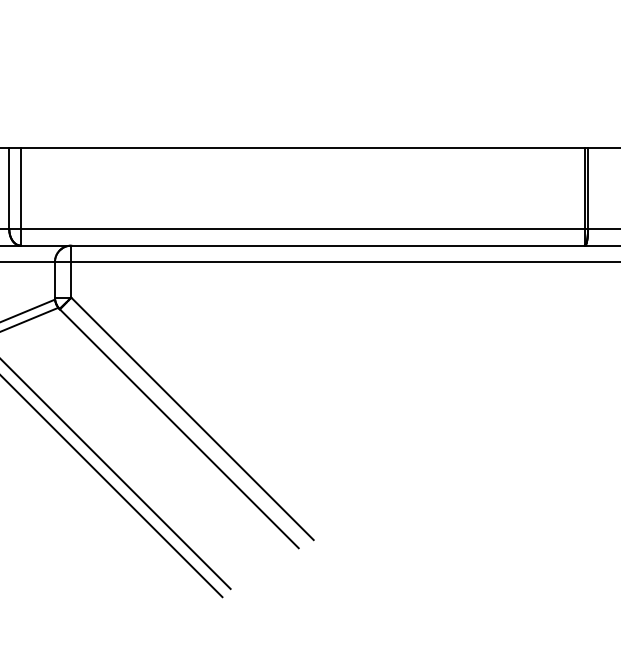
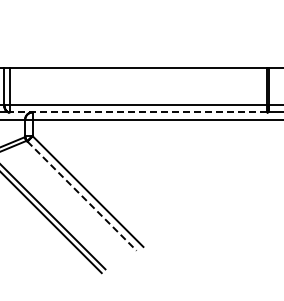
line: (302, 245) -> (138, 112), solid -> dashed
line: (180, 429) -> (82, 196), solid -> dashed

